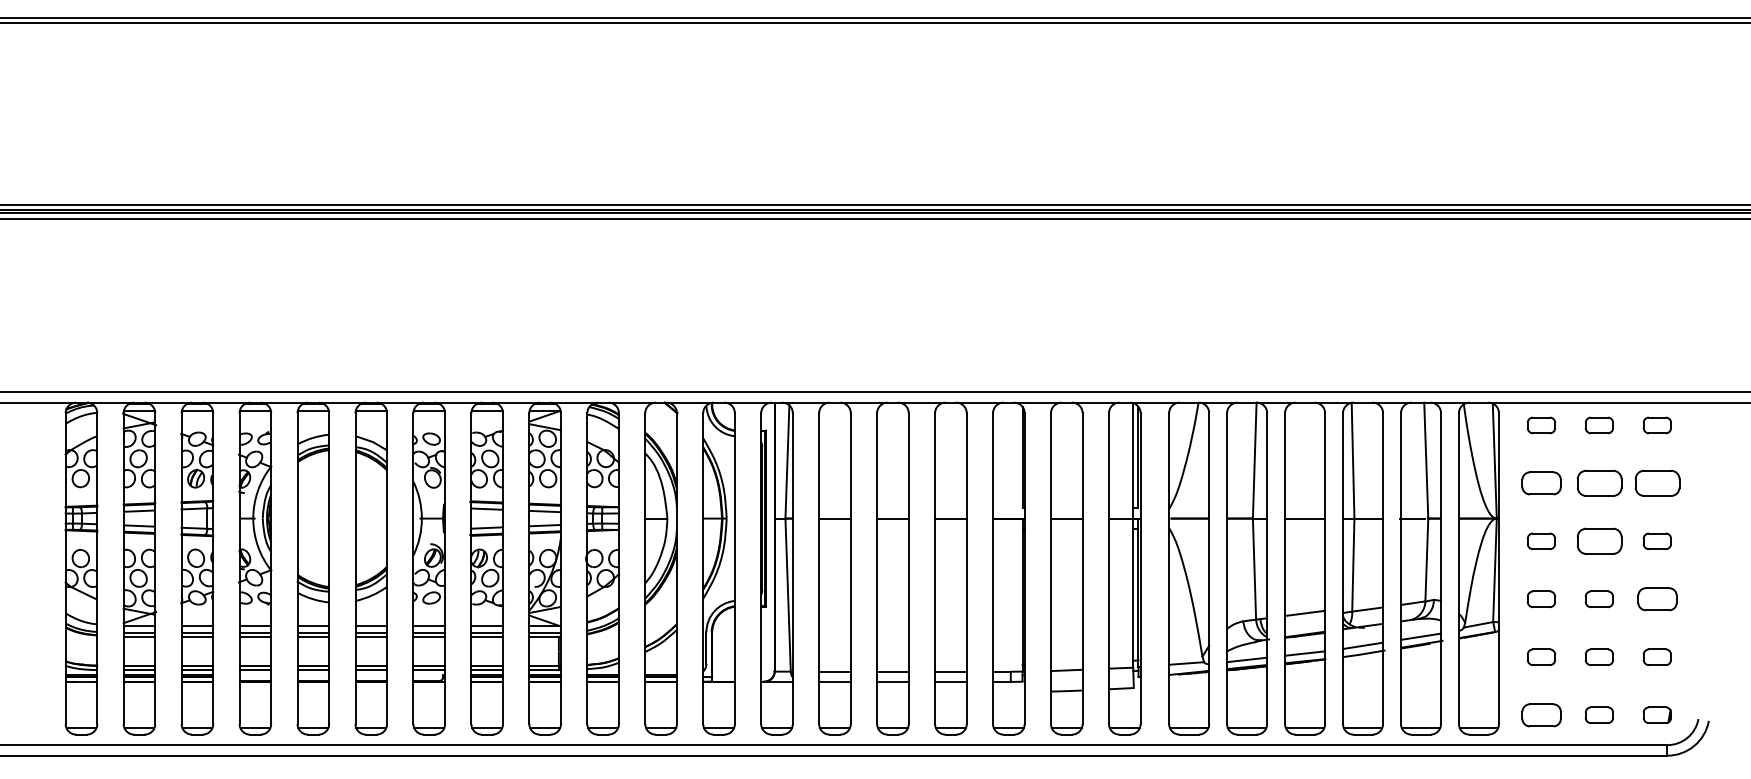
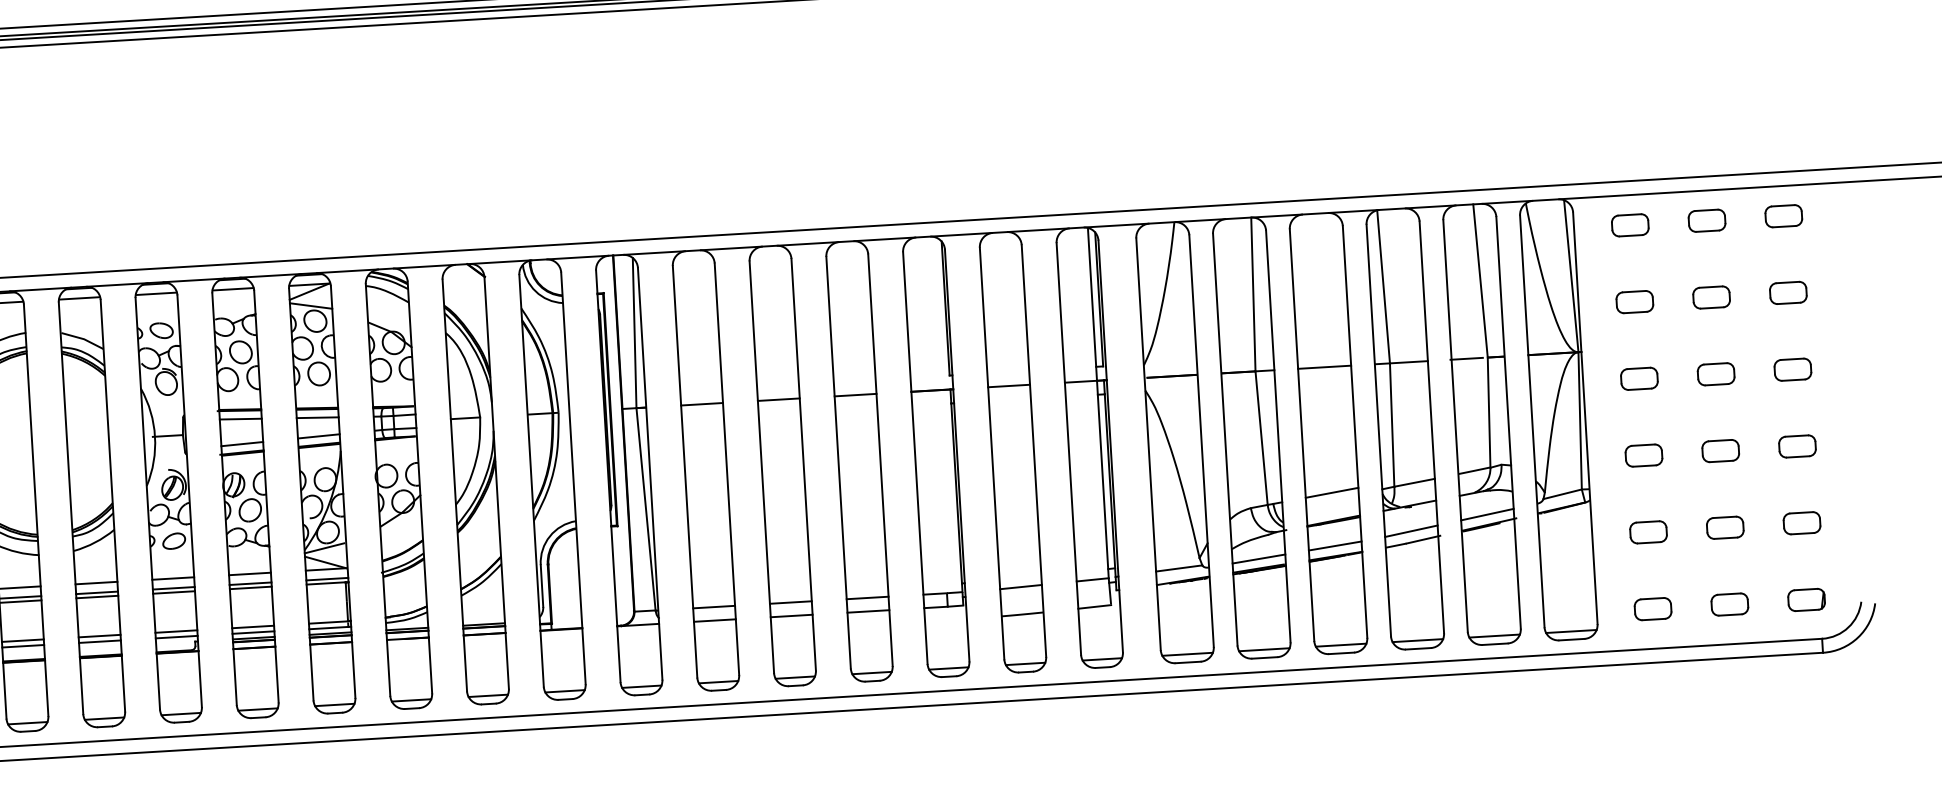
part: (1540, 483) -> (1633, 302), size x0.71
part: (1598, 483) -> (1710, 297), size x0.62
part: (1656, 483) -> (1787, 293), size x0.62
part: (1598, 541) -> (1714, 374), size x0.62
part: (1656, 599) -> (1796, 446), size x0.71
part: (1540, 714) -> (1651, 608), size x0.71

